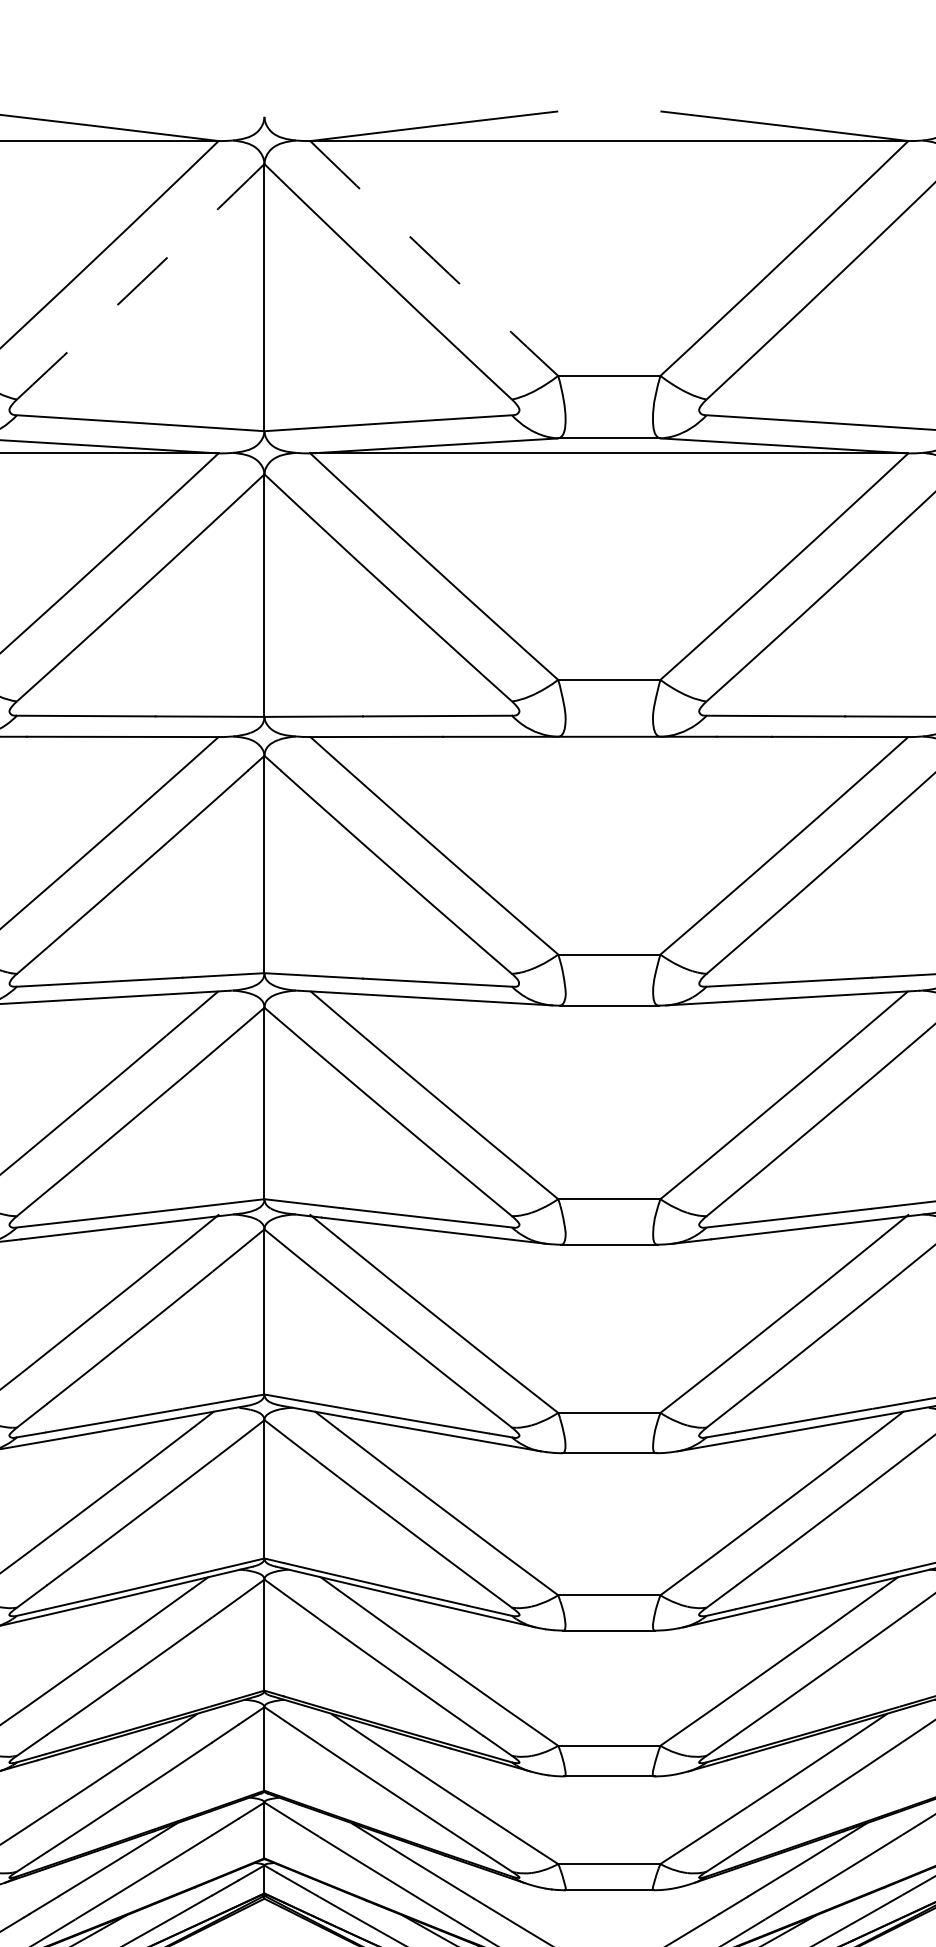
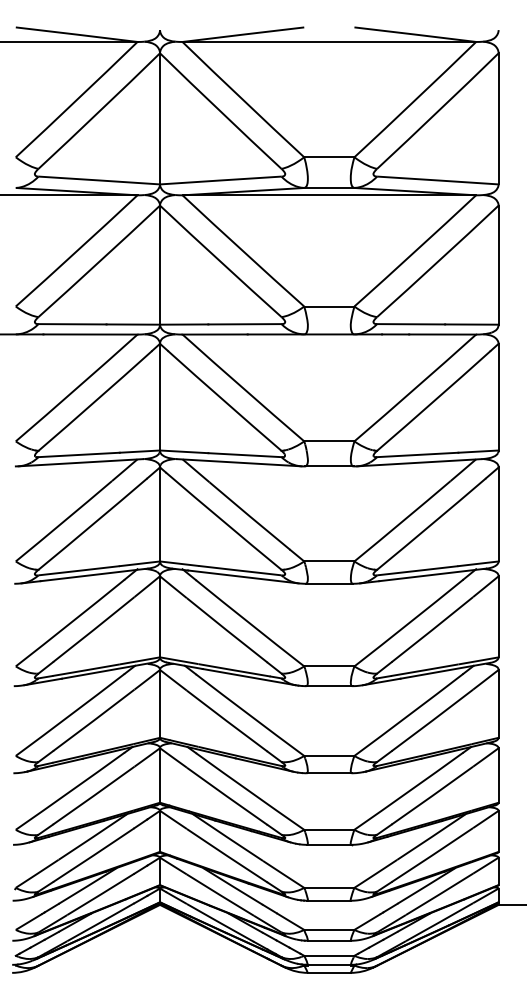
arc: (434, 258) -> (243, 99), dashed -> solid
arc: (141, 282) -> (99, 111), dashed -> solid

